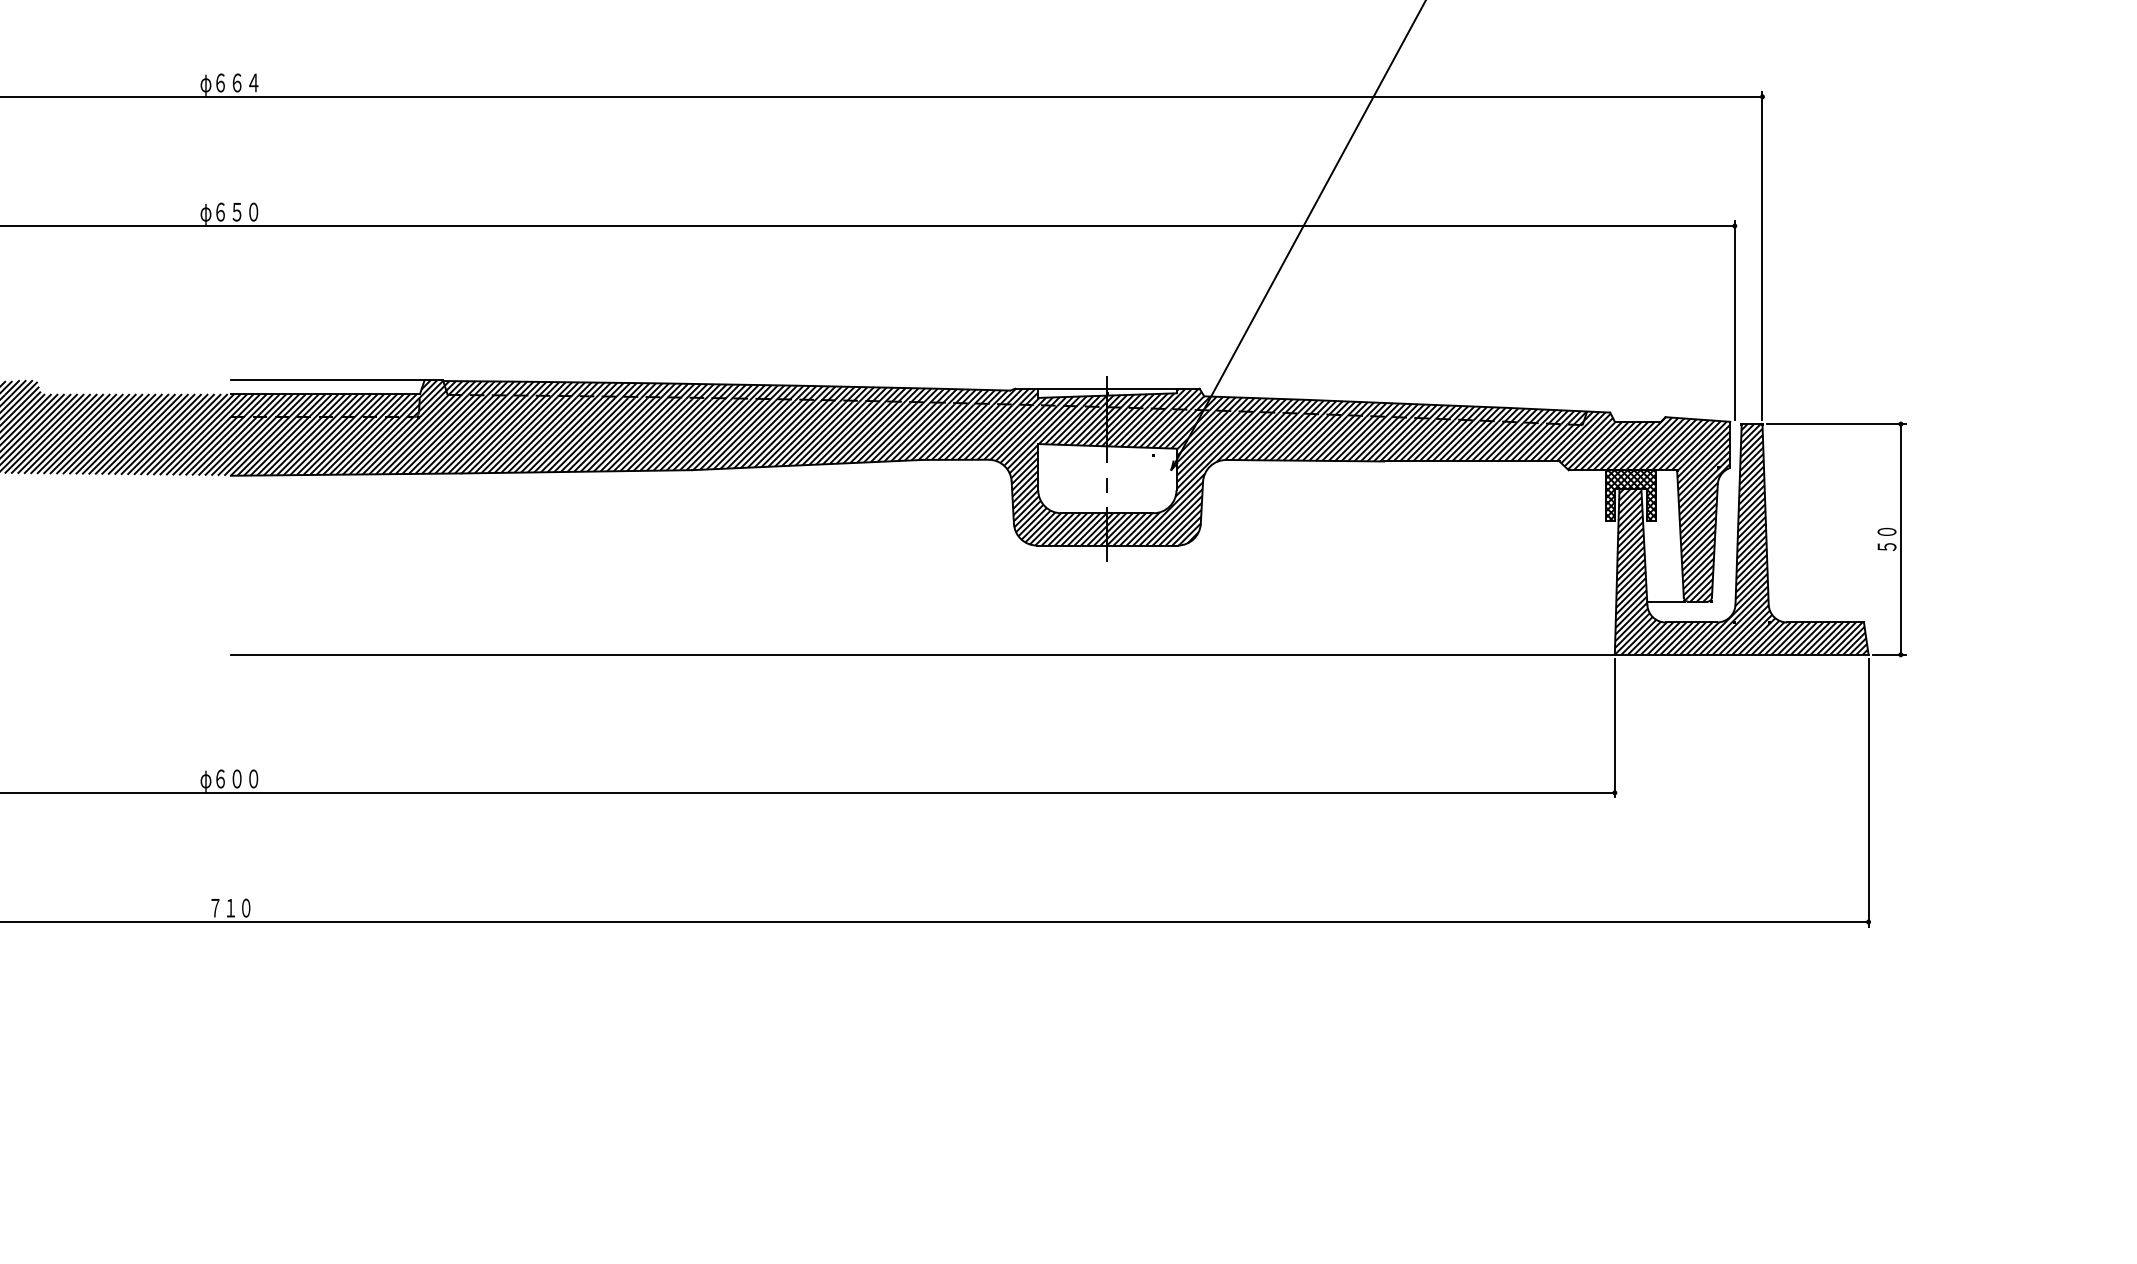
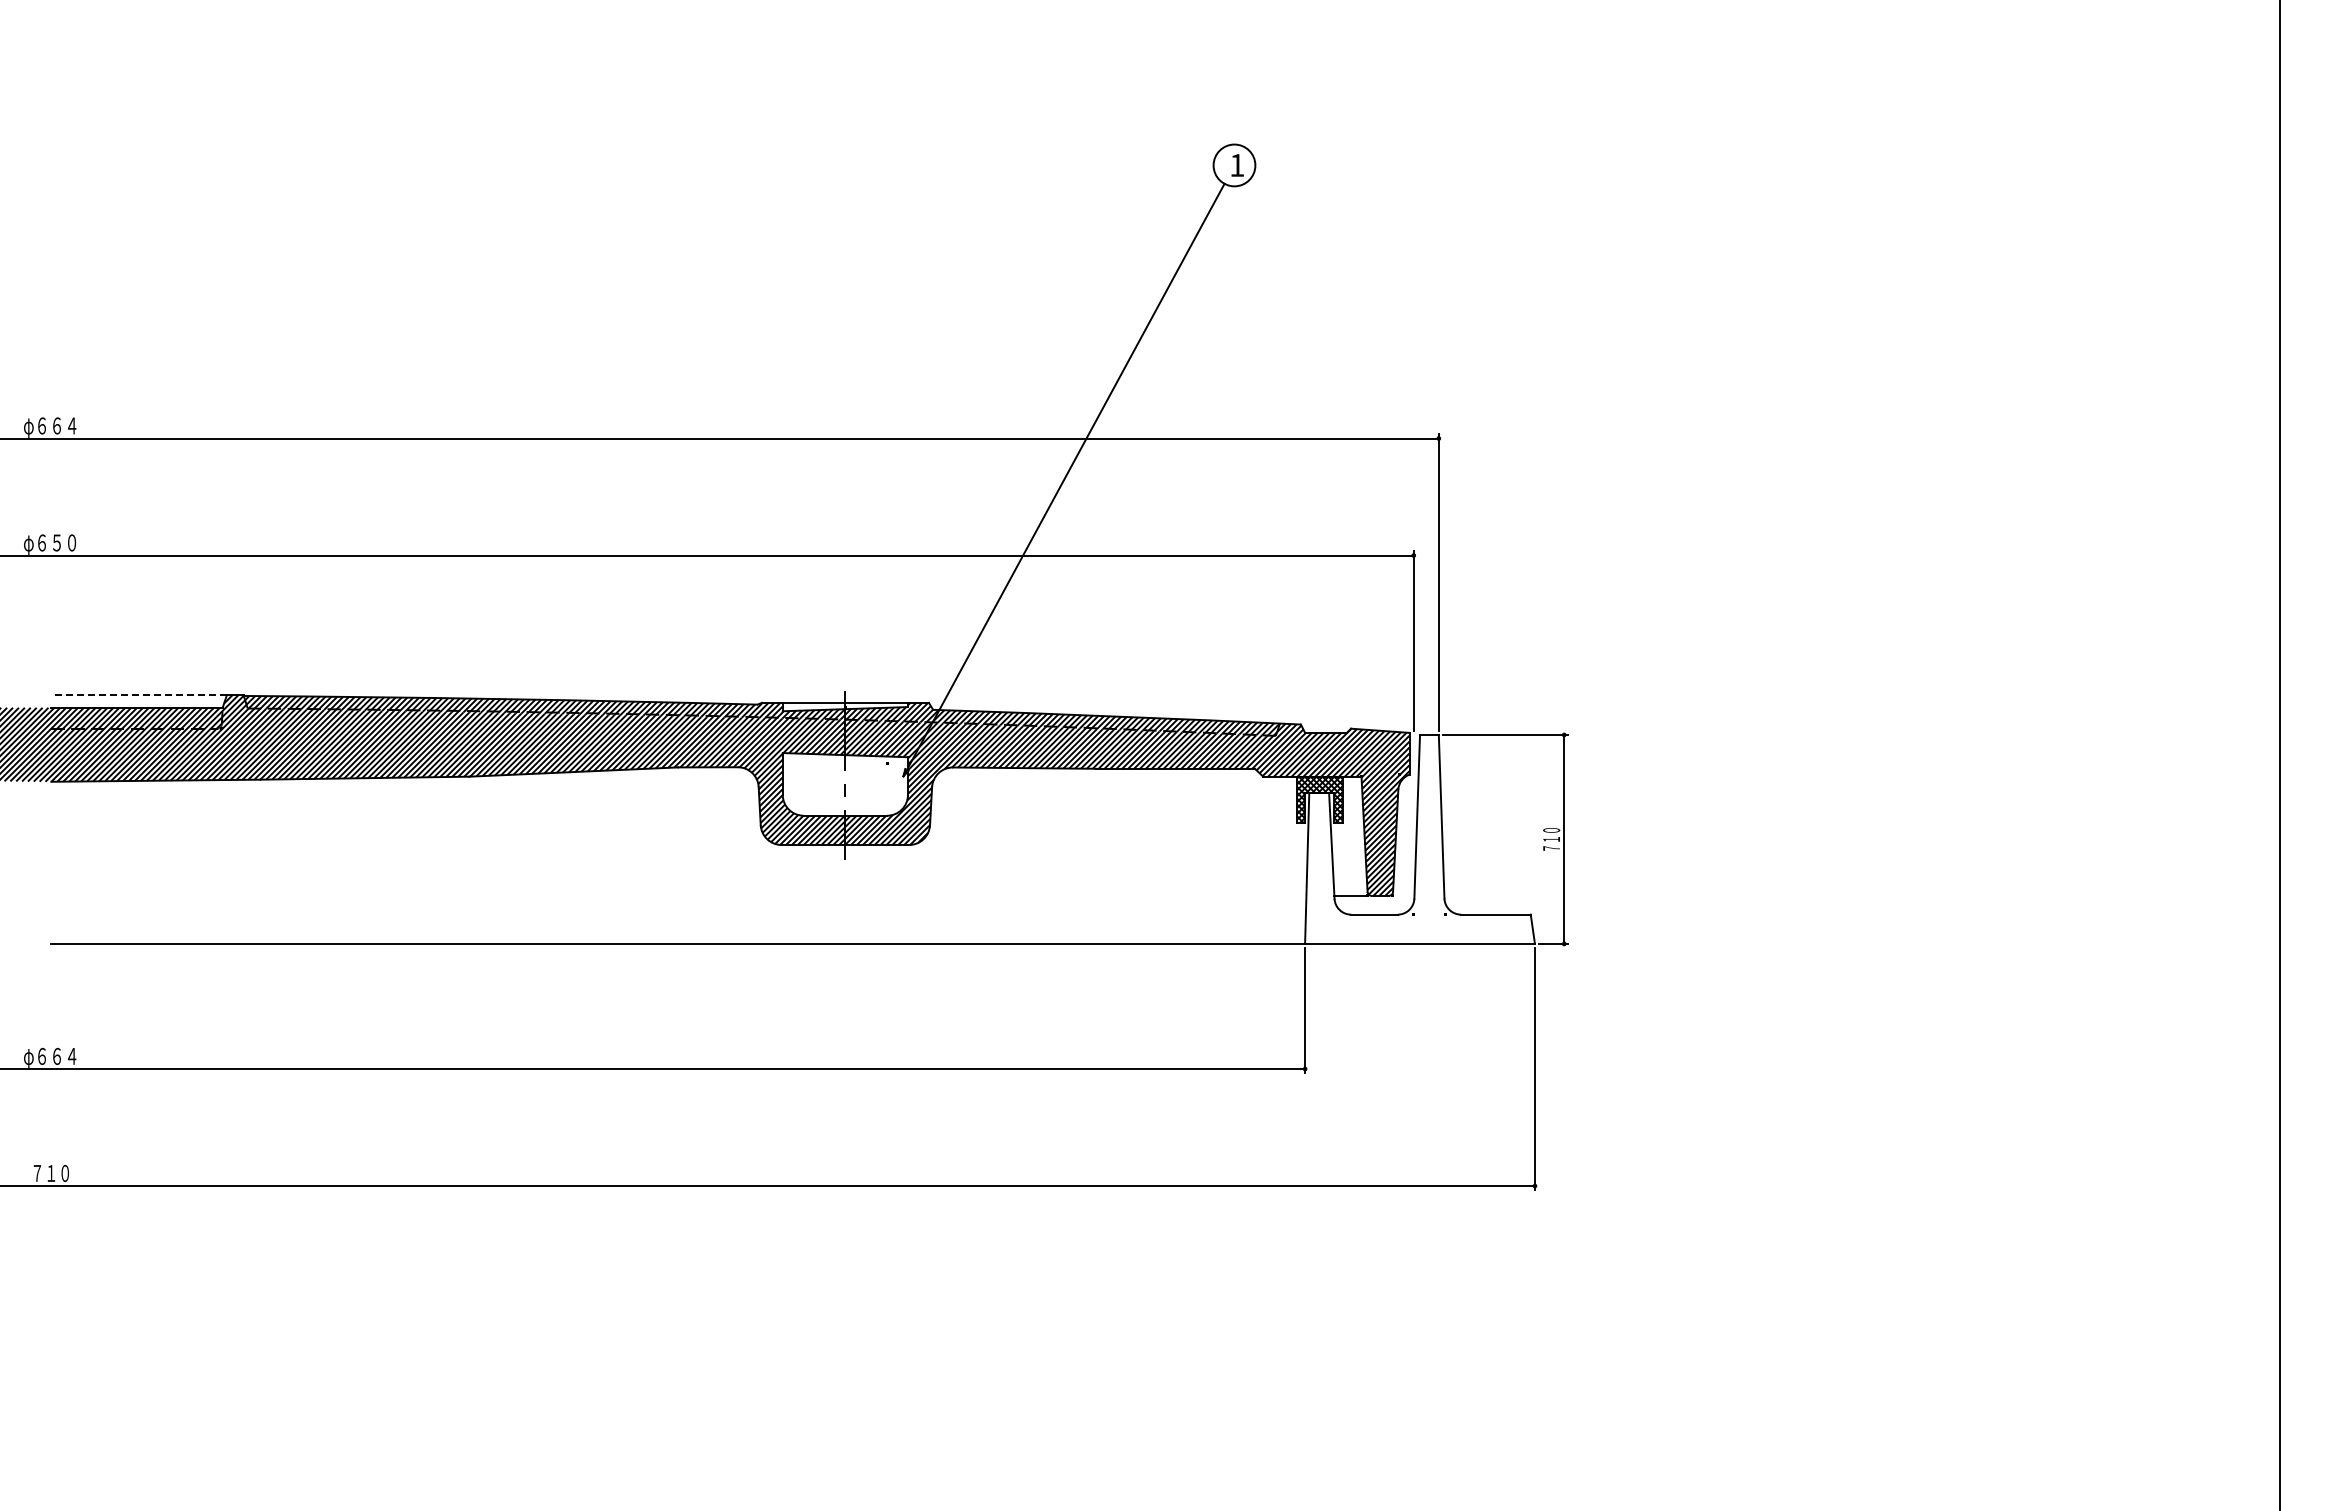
line: (328, 380) -> (139, 695), solid -> dashed
hatch: (1741, 538) -> (1419, 838), removed
text: (1886, 539) -> (1551, 839), ５０ -> ７１０
text: (245, 777) -> (64, 1055), φ６００ -> φ６６４

